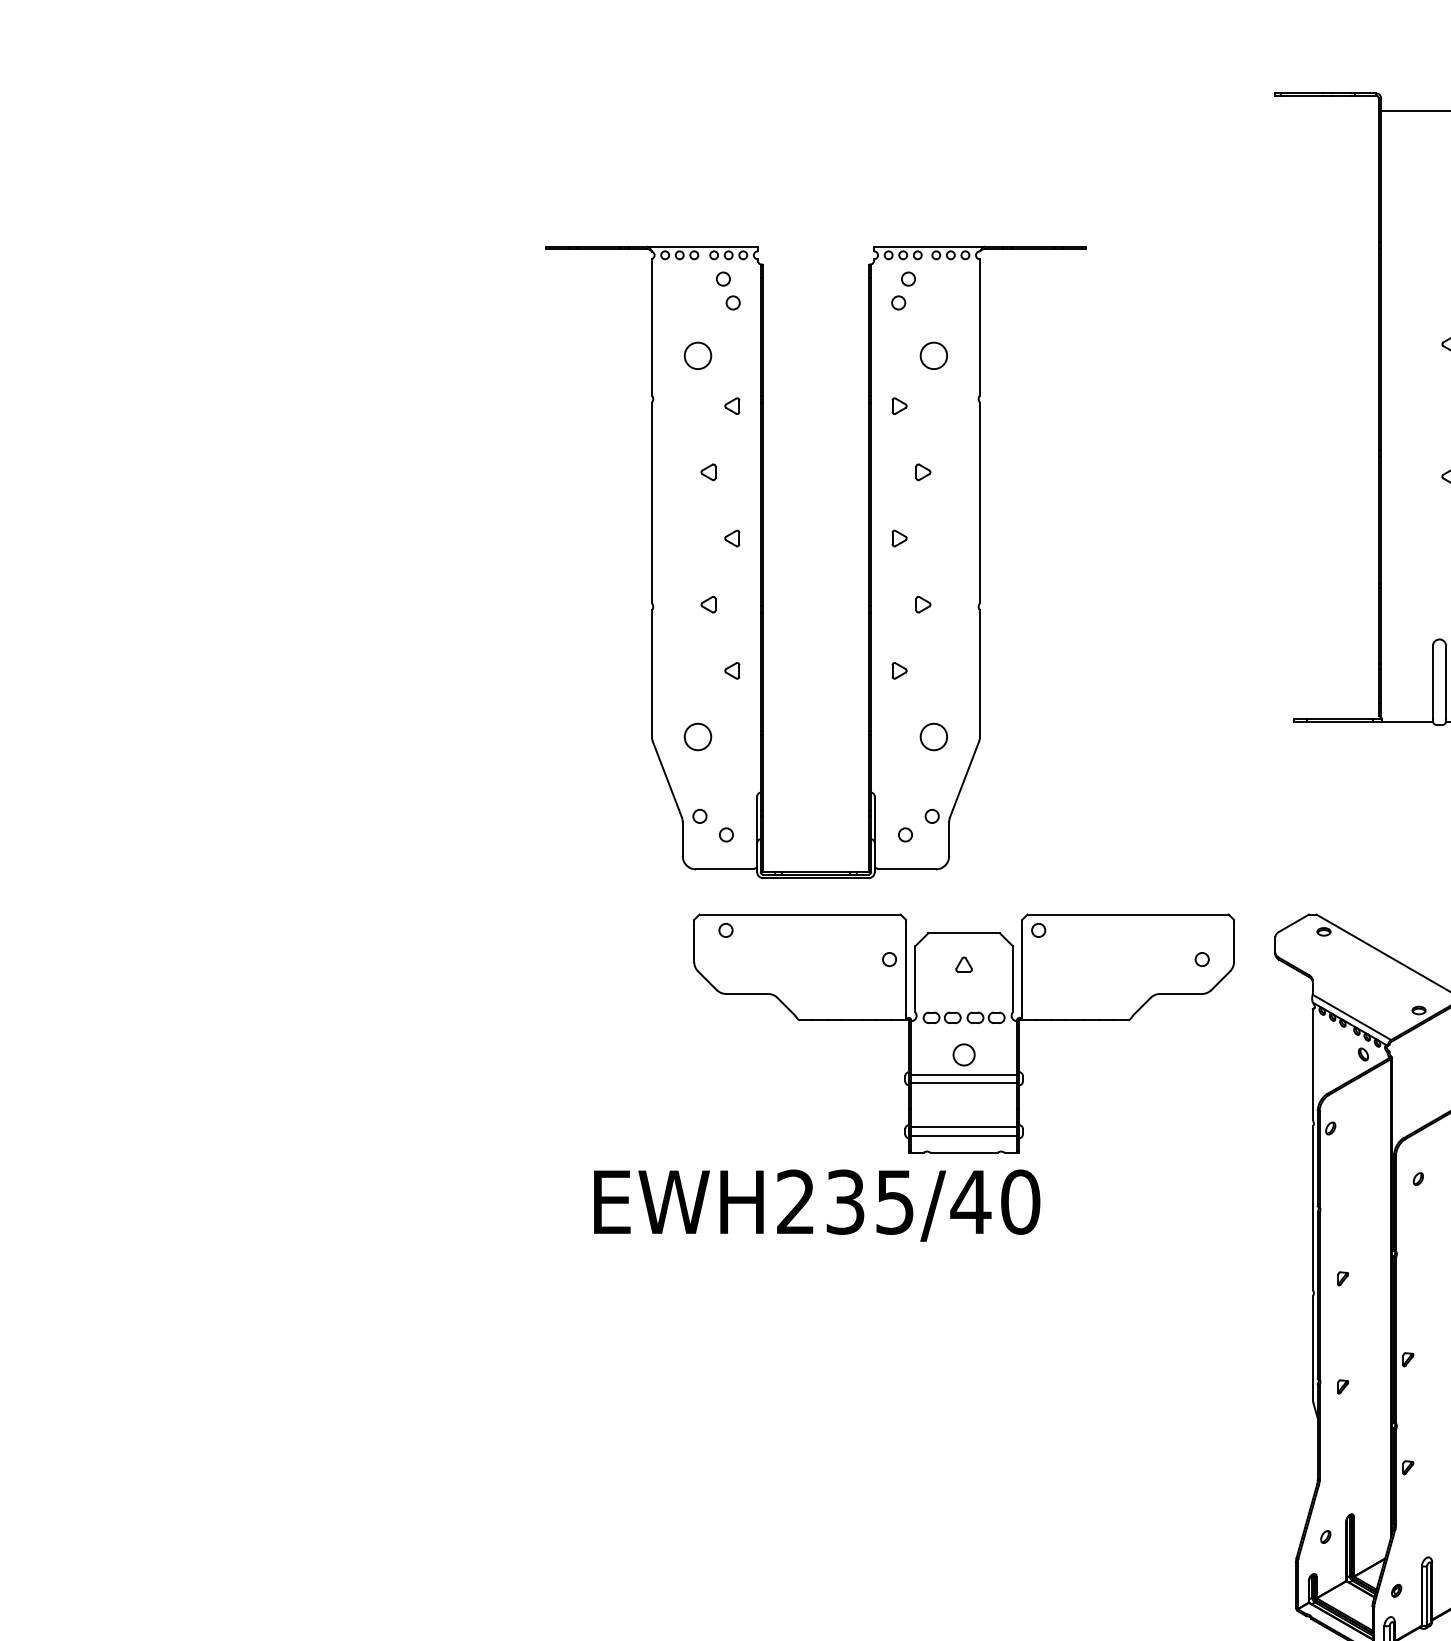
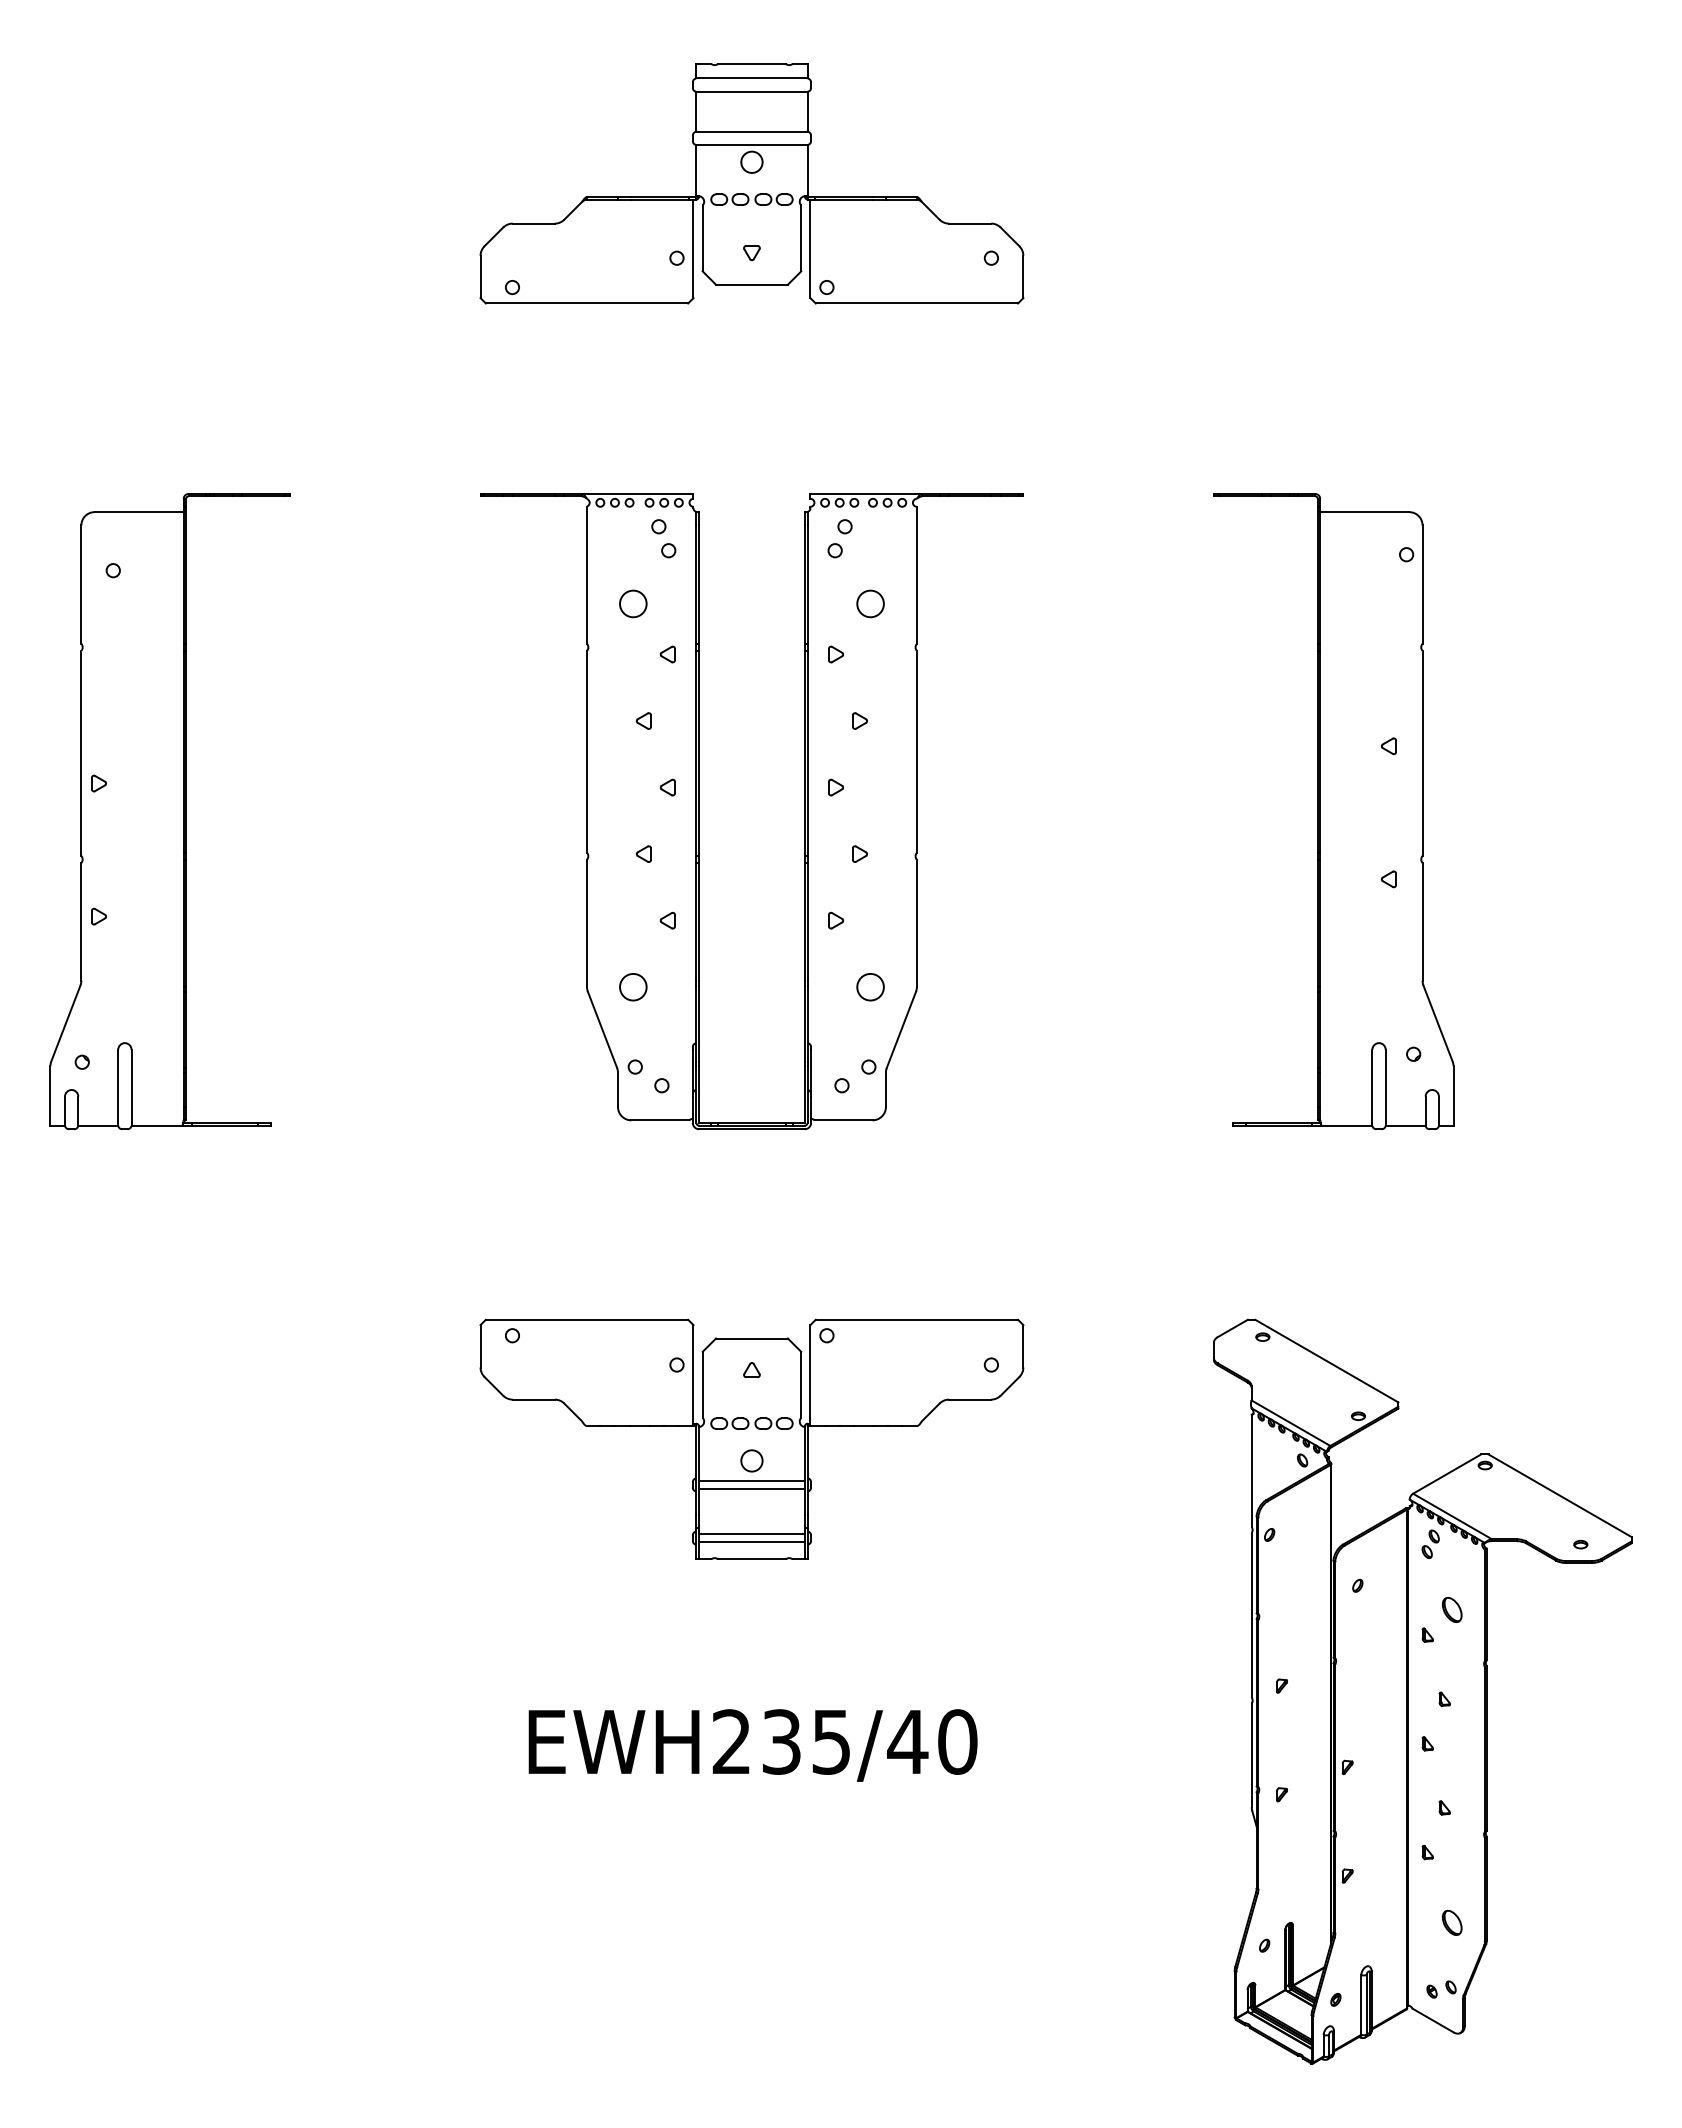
part: (236, 409) -> (169, 811), added
part: (763, 562) -> (699, 811), moved
part: (963, 1032) -> (751, 1438), moved
text: (816, 1205) -> (752, 1745), moved

